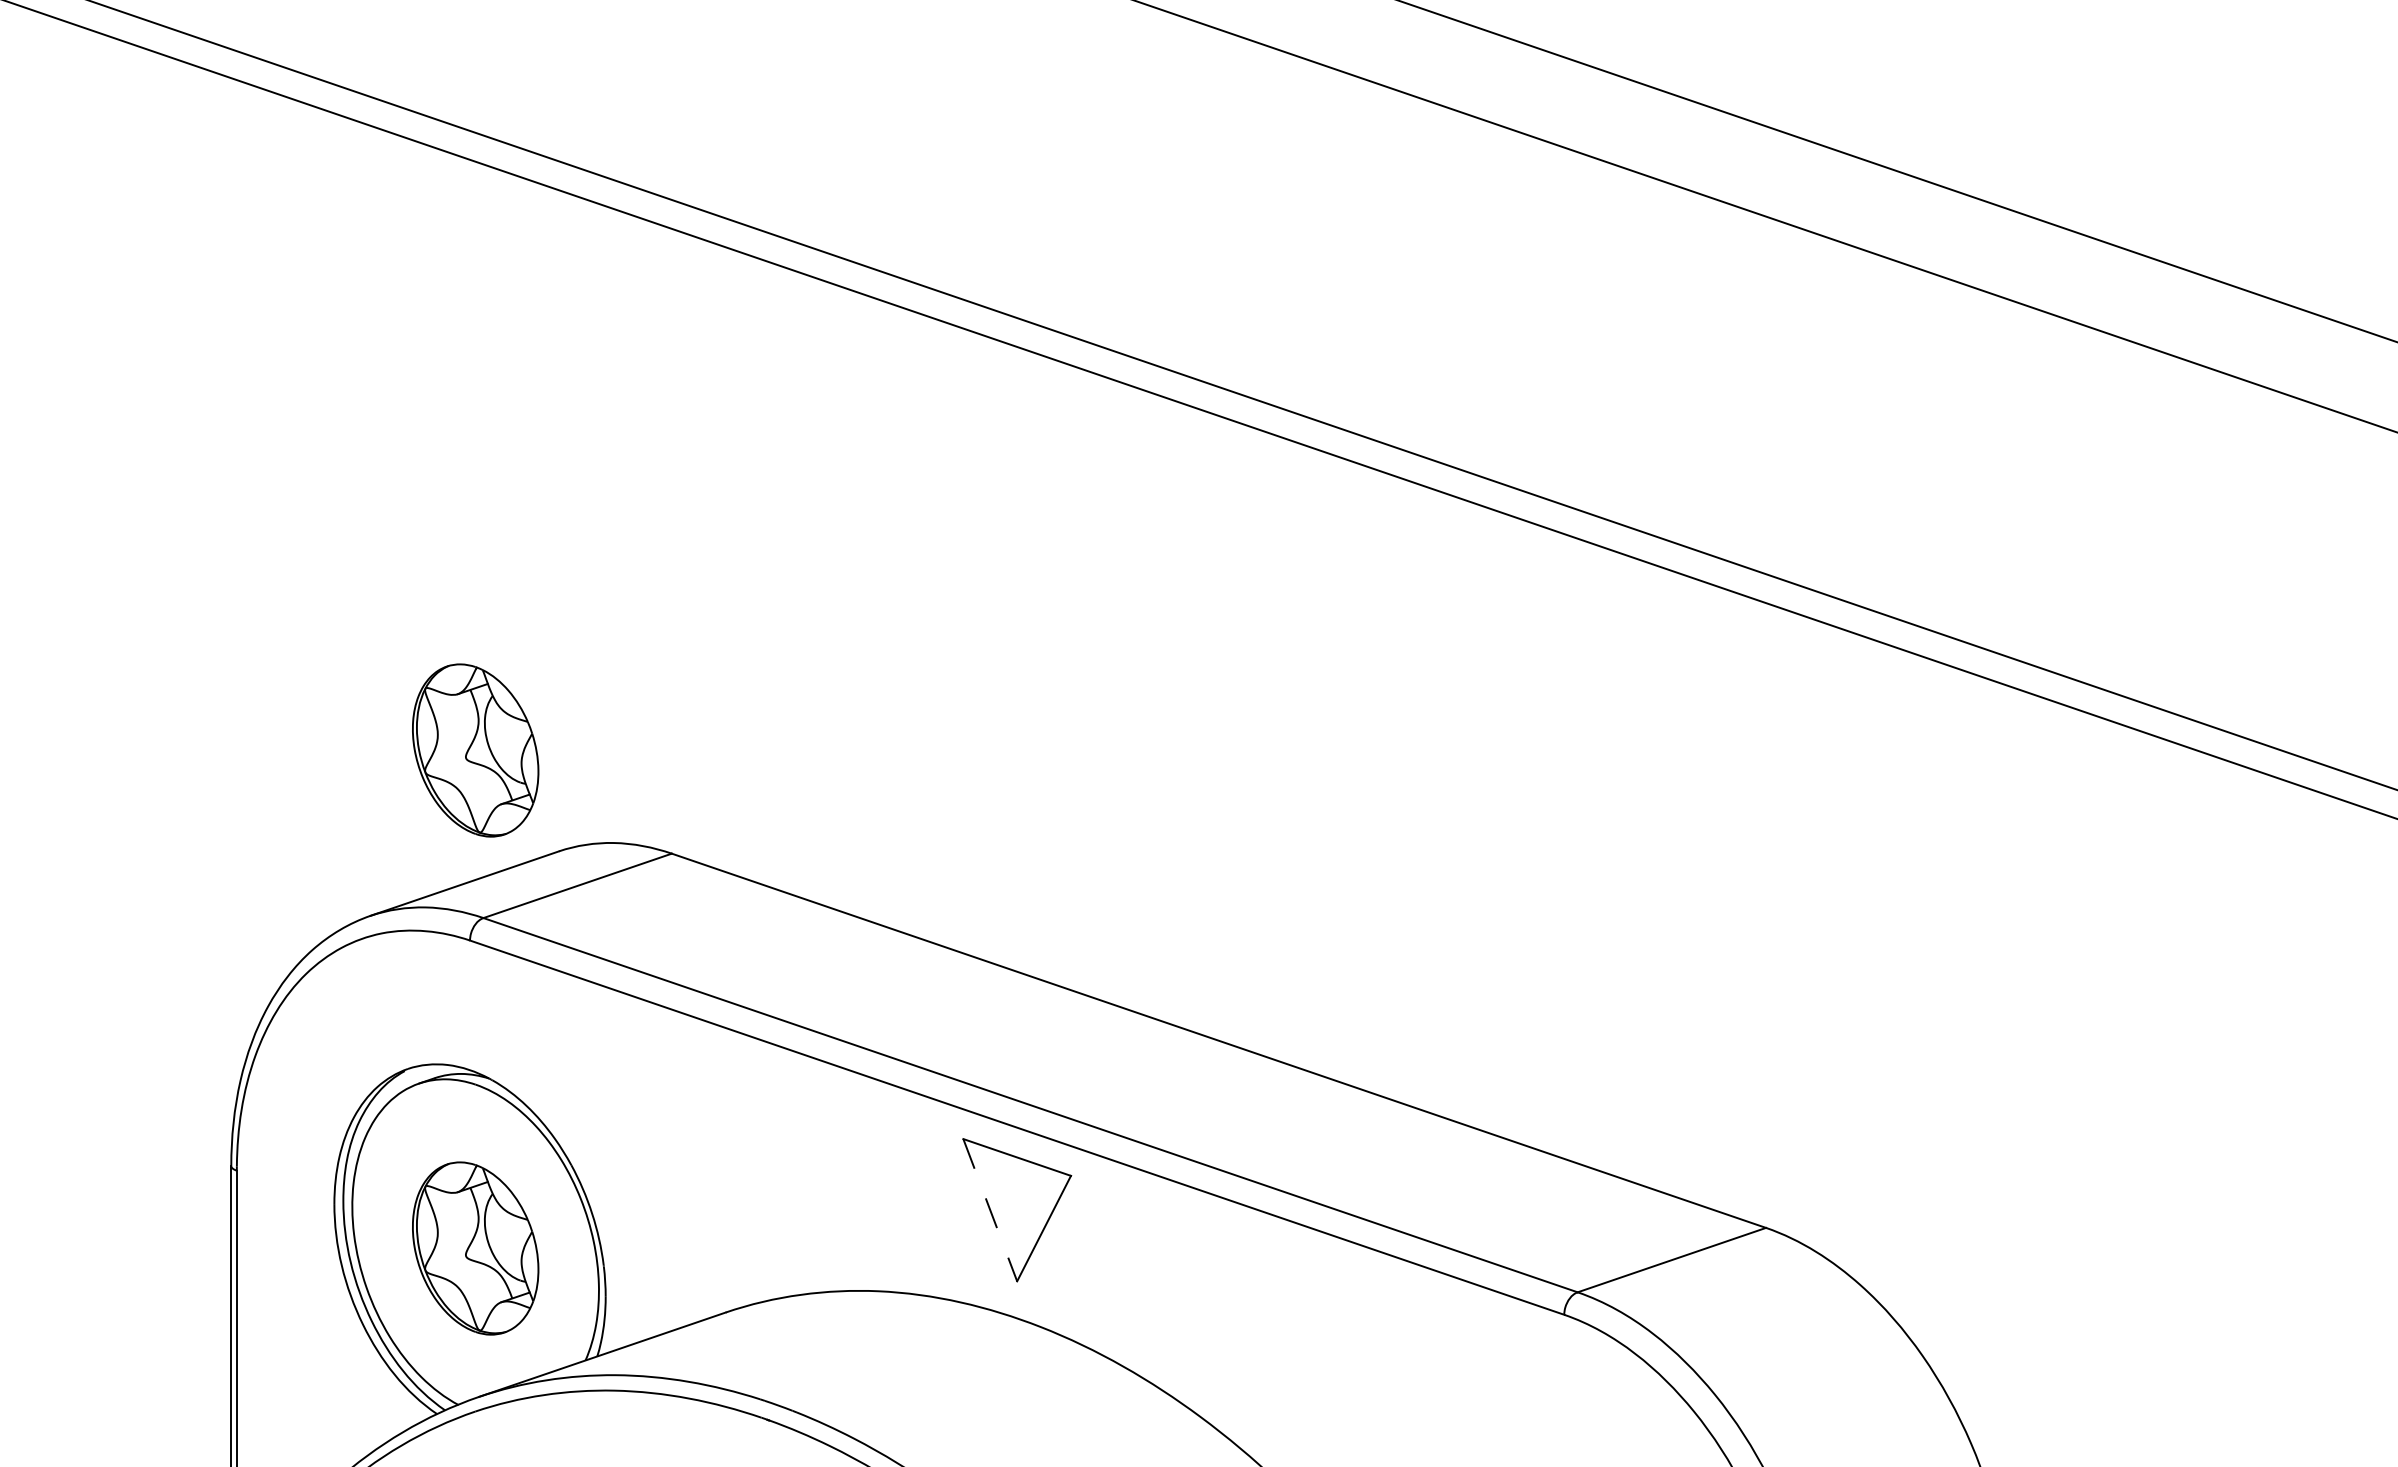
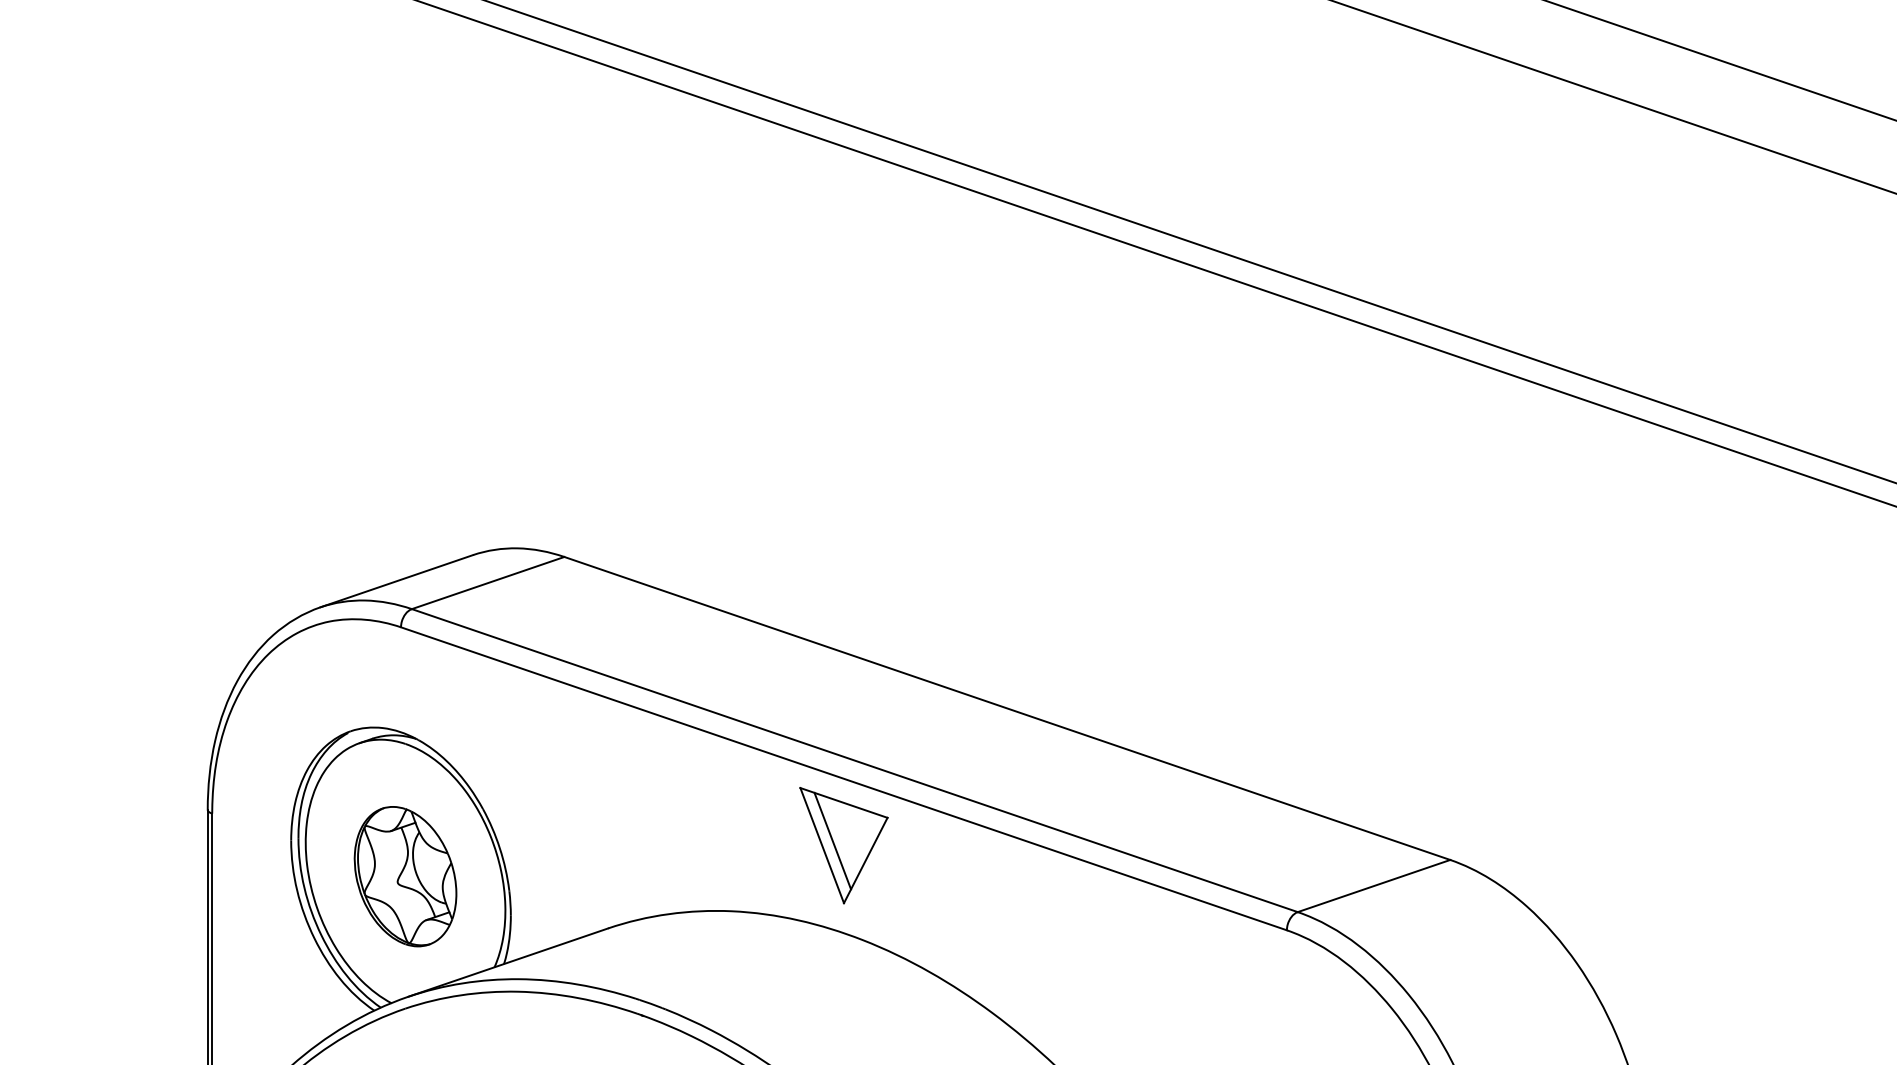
part: (475, 750) -> (405, 473), removed
line: (1002, 1204) -> (832, 841), added
line: (990, 1210) -> (822, 845), dashed -> solid

